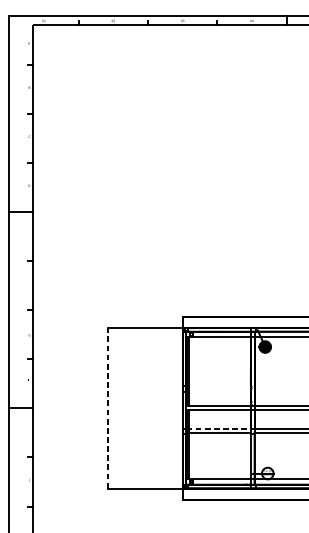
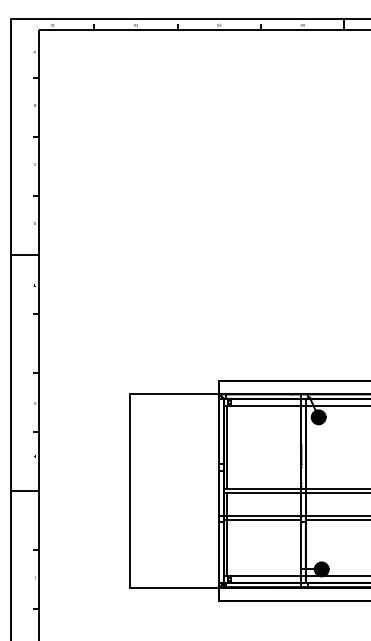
line: (107, 407) -> (129, 490), dashed -> solid
line: (218, 428) -> (262, 515), dashed -> solid
fill: (267, 473) -> (321, 569), added

